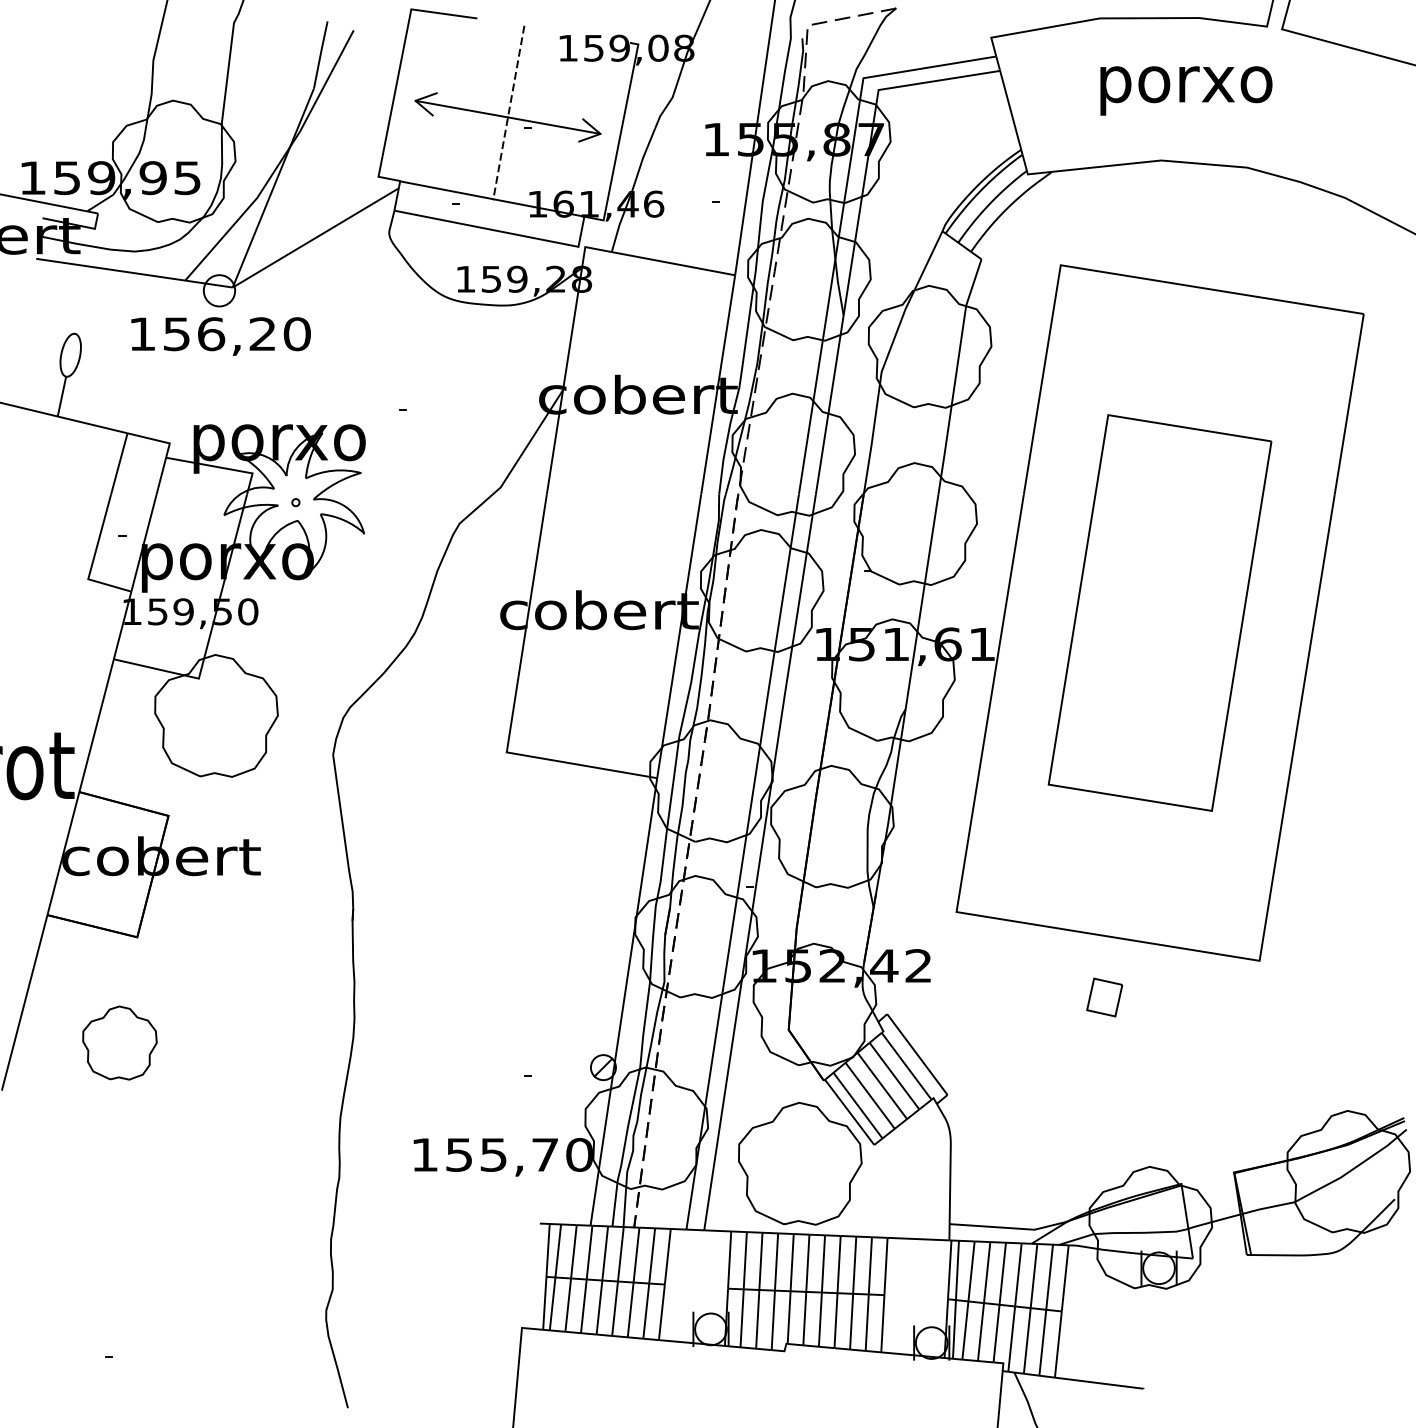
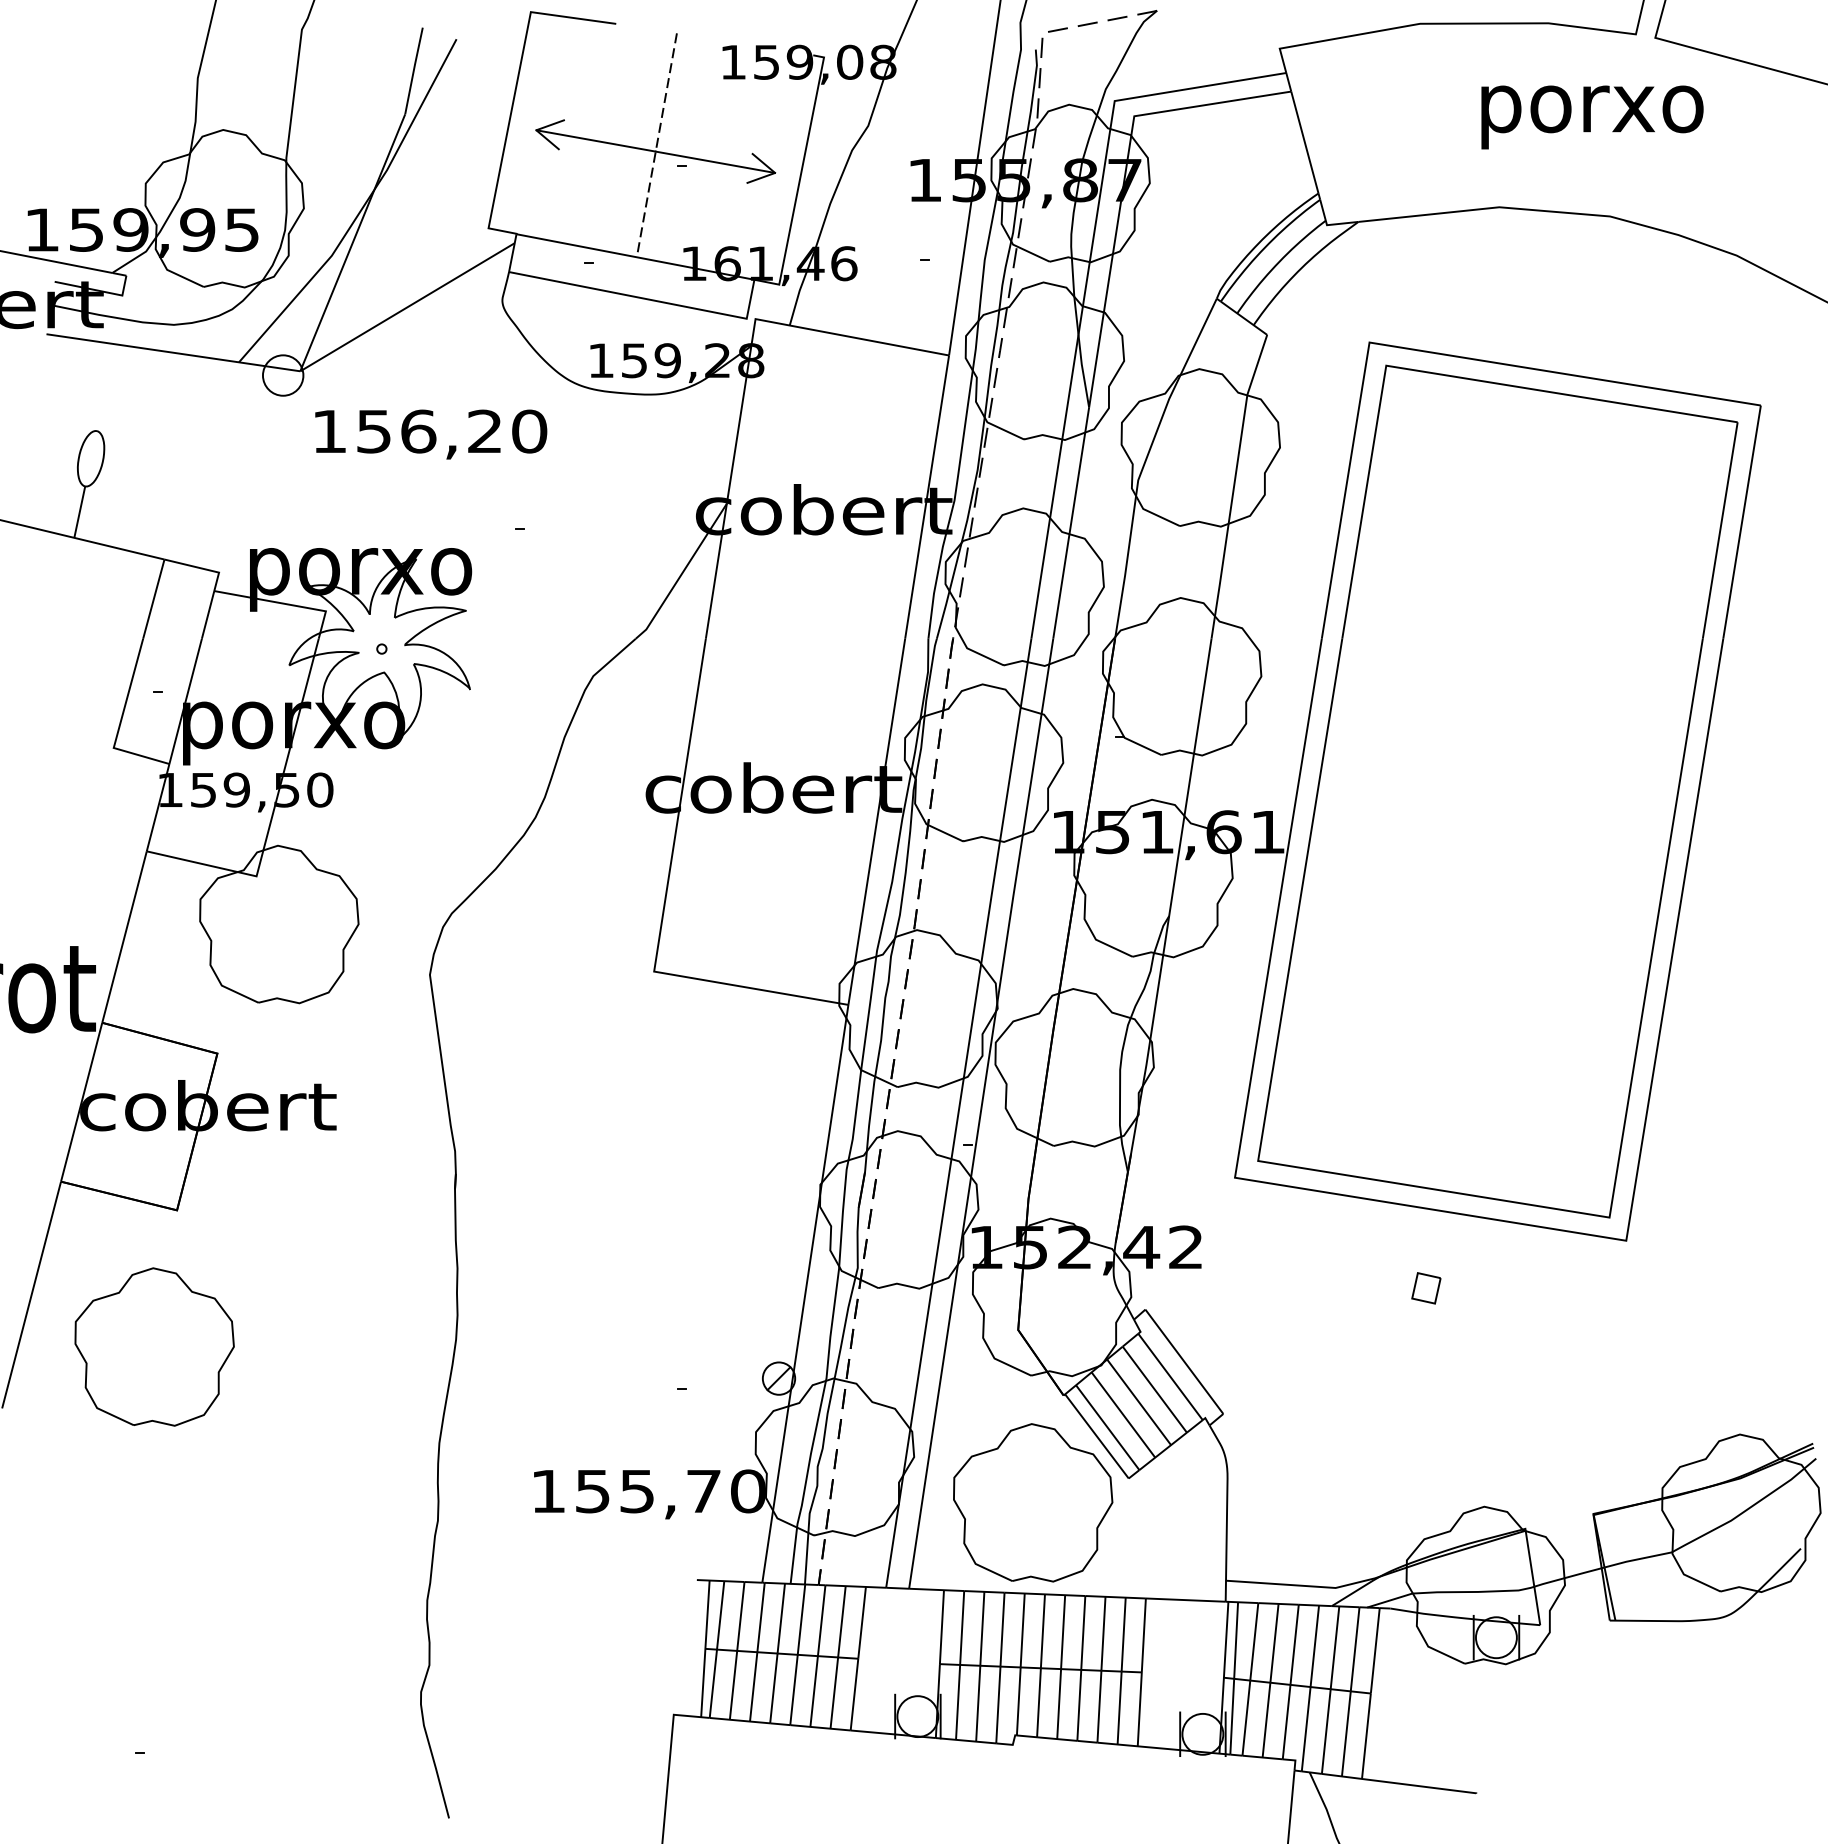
text: (1186, 90) -> (1592, 116), moved
text: (220, 336) -> (430, 434), moved
part: (1159, 612) -> (1497, 790), size x1.67
part: (1104, 997) -> (1426, 1288), size x0.62
part: (119, 1042) -> (154, 1346), size x1.67

